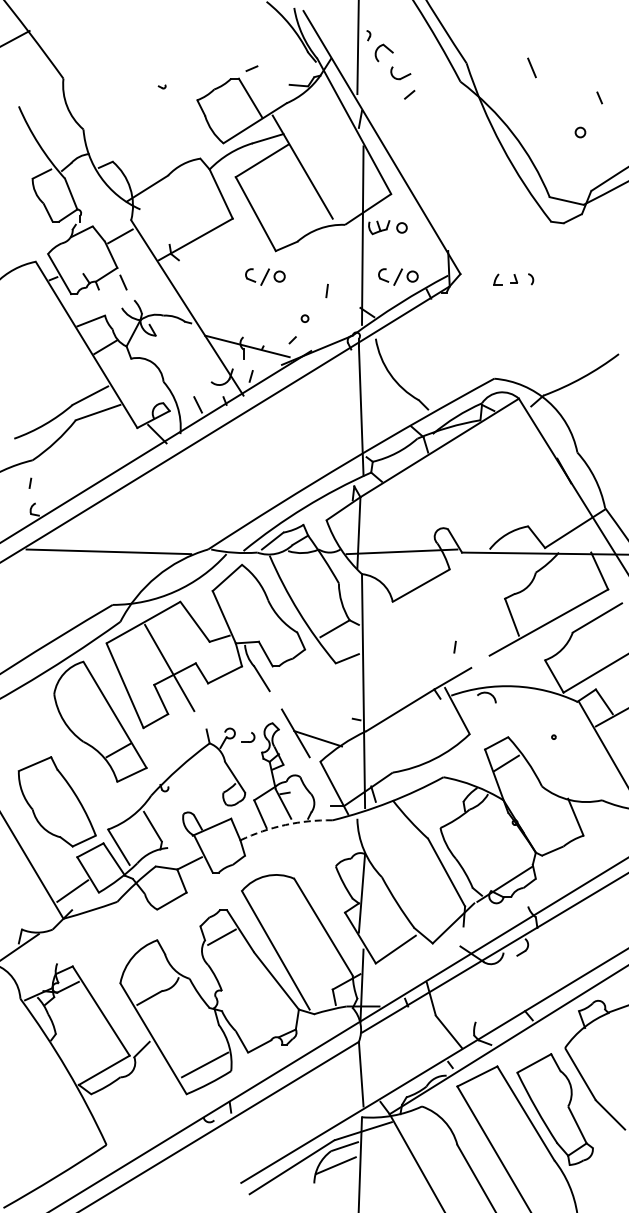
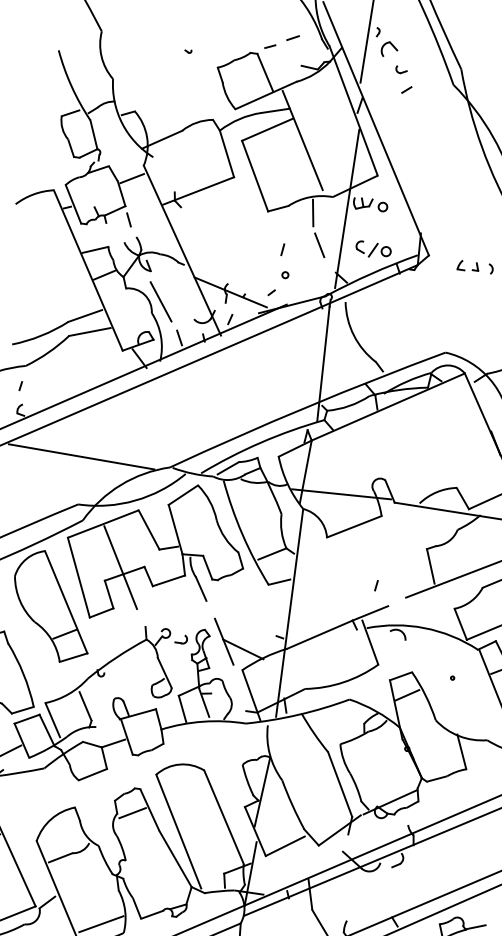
line: (275, 55) -> (292, 37), added
part: (400, 73) -> (401, 69), size x0.62
line: (325, 245) -> (312, 212), added
part: (265, 276) -> (255, 232), removed
line: (338, 279) -> (320, 244), added
line: (326, 290) -> (282, 249), moved
line: (171, 367) -> (160, 301), added
arc: (285, 825) -> (203, 722), dashed -> solid

